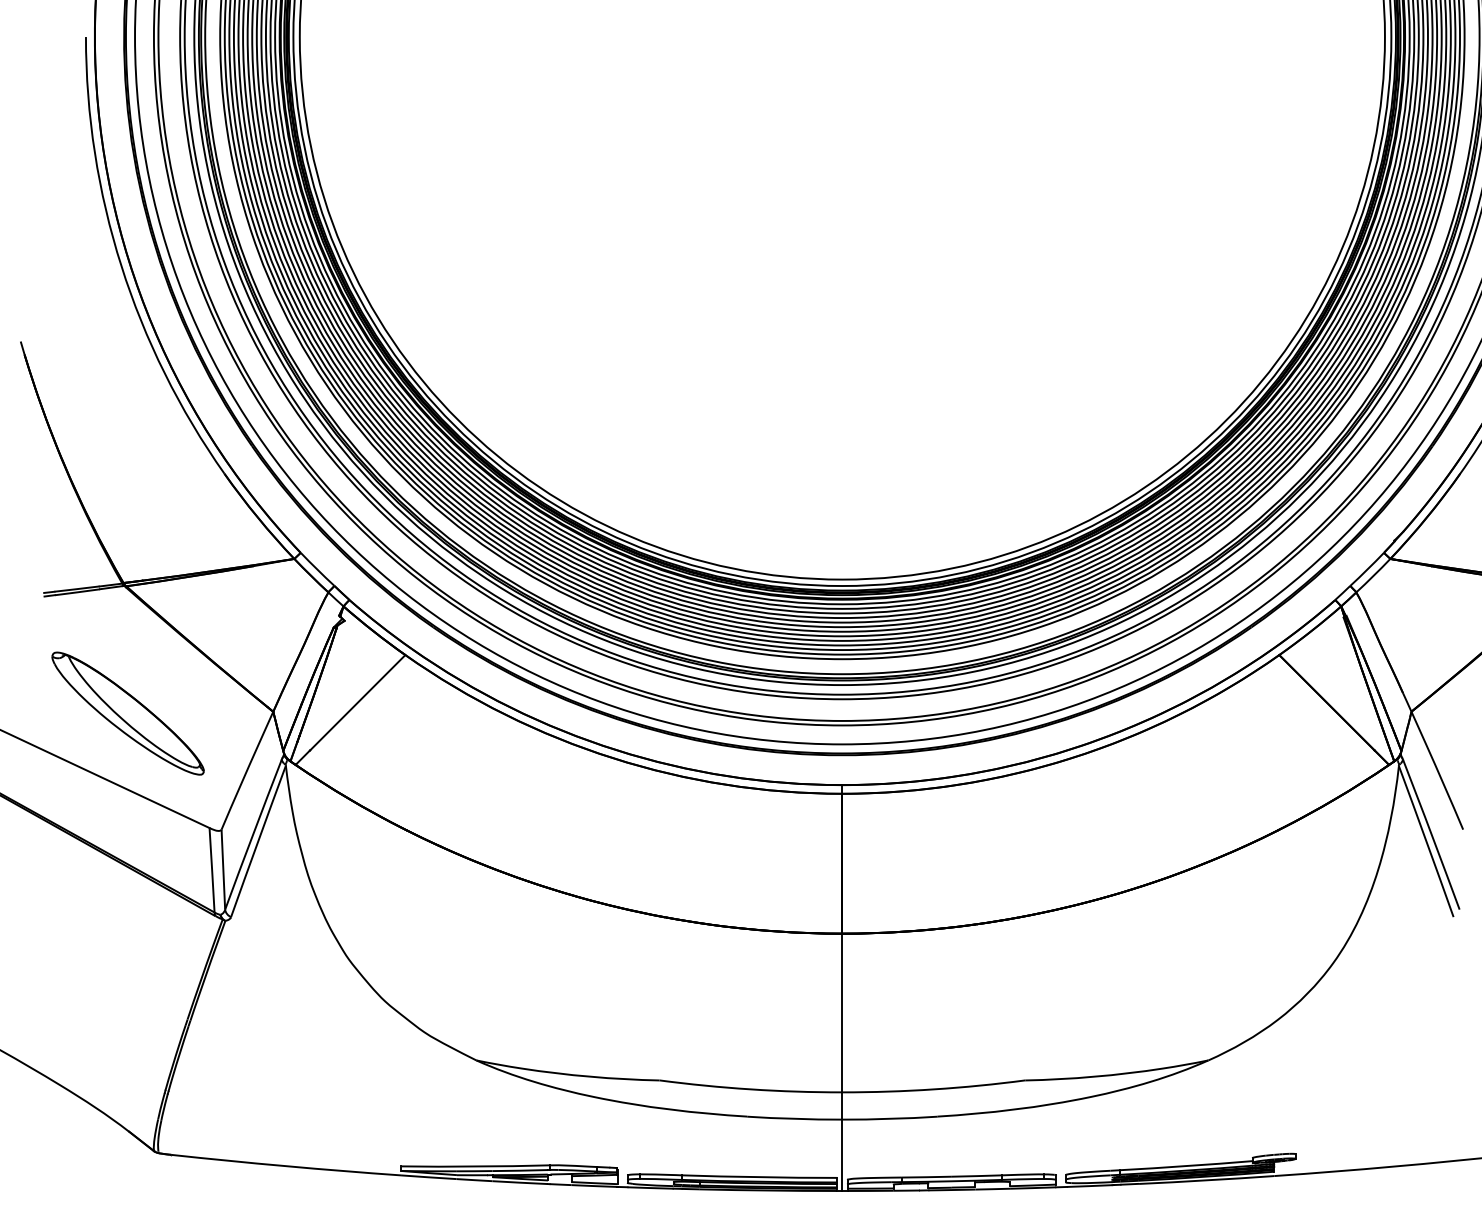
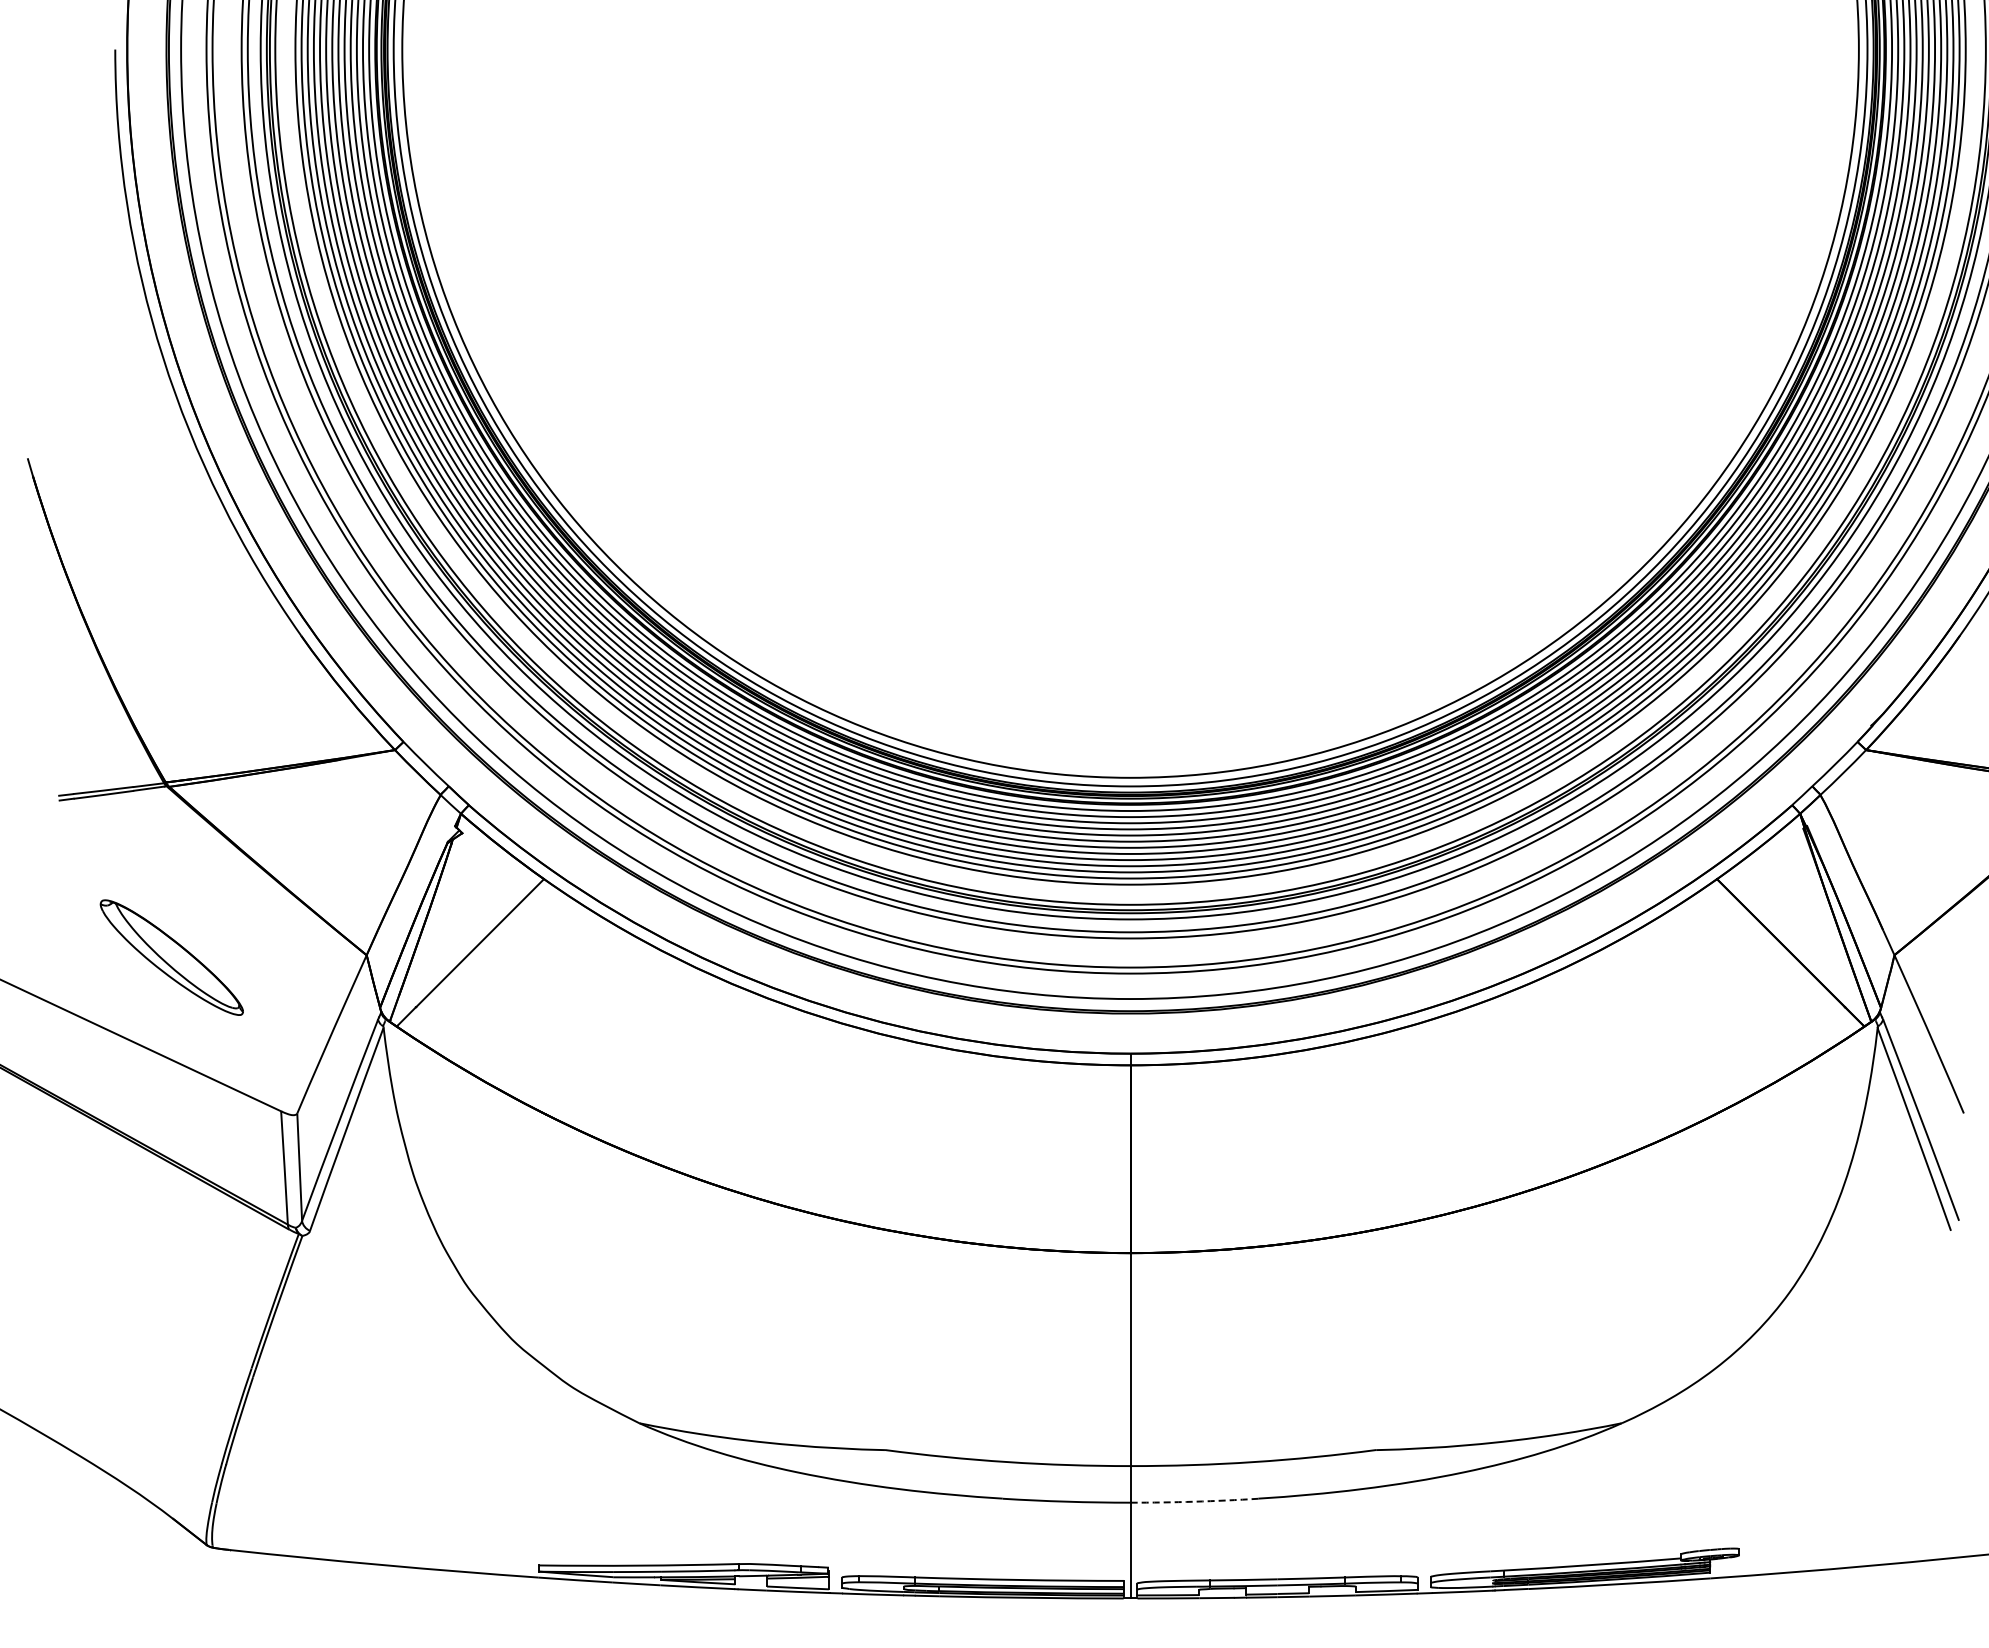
part: (127, 713) -> (171, 957), size x0.7
arc: (890, 1118) -> (1194, 1501), solid -> dashed

